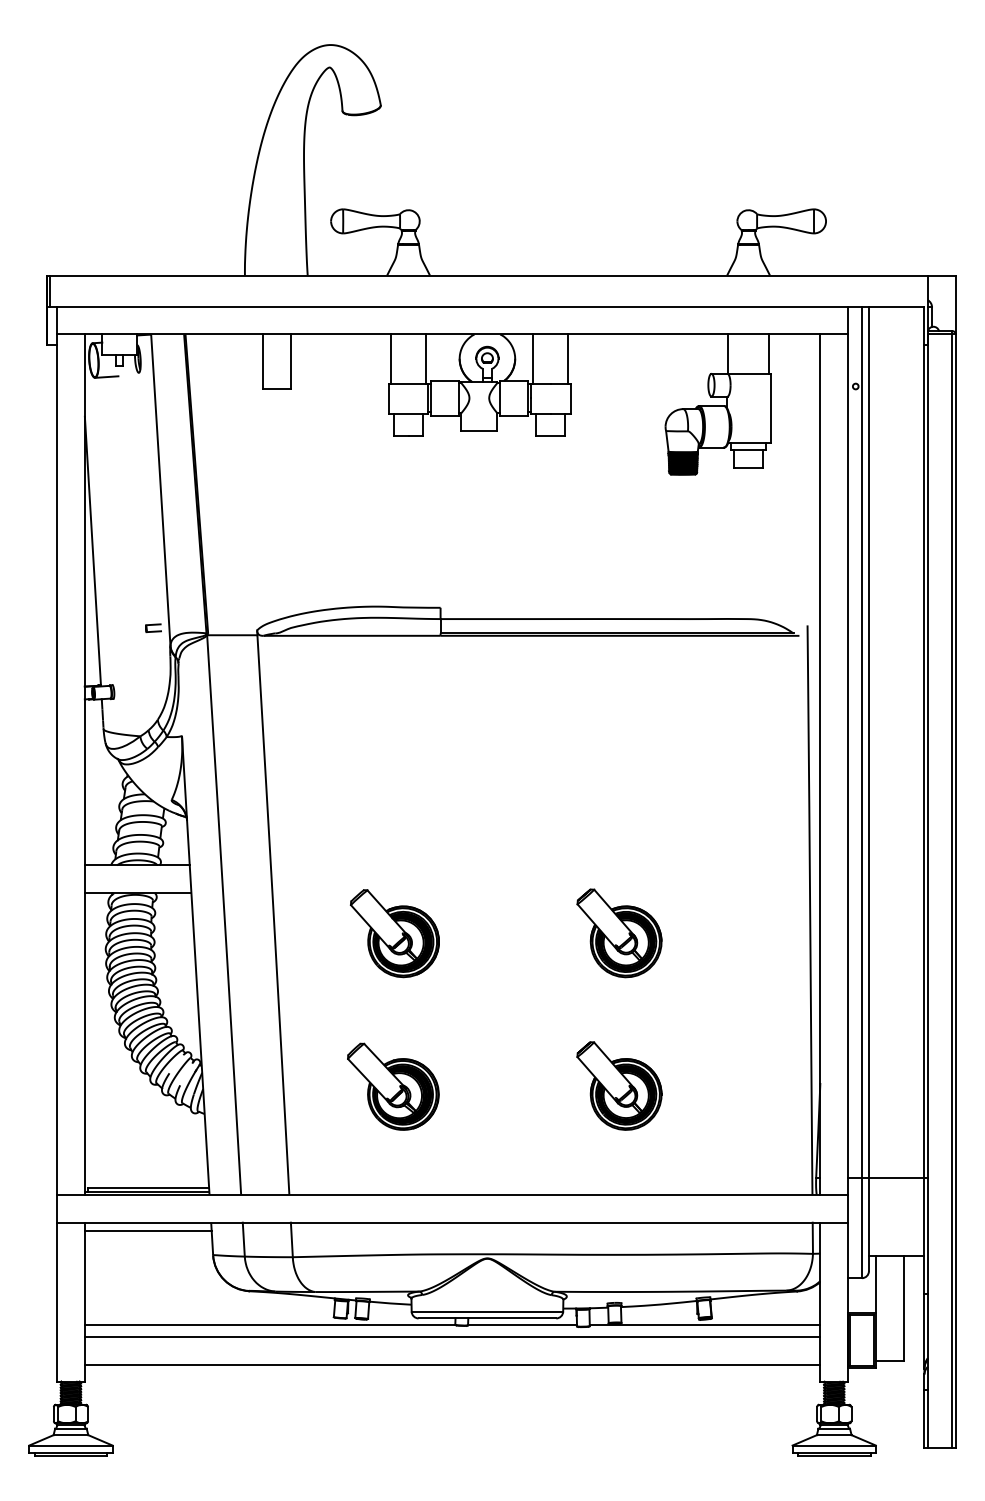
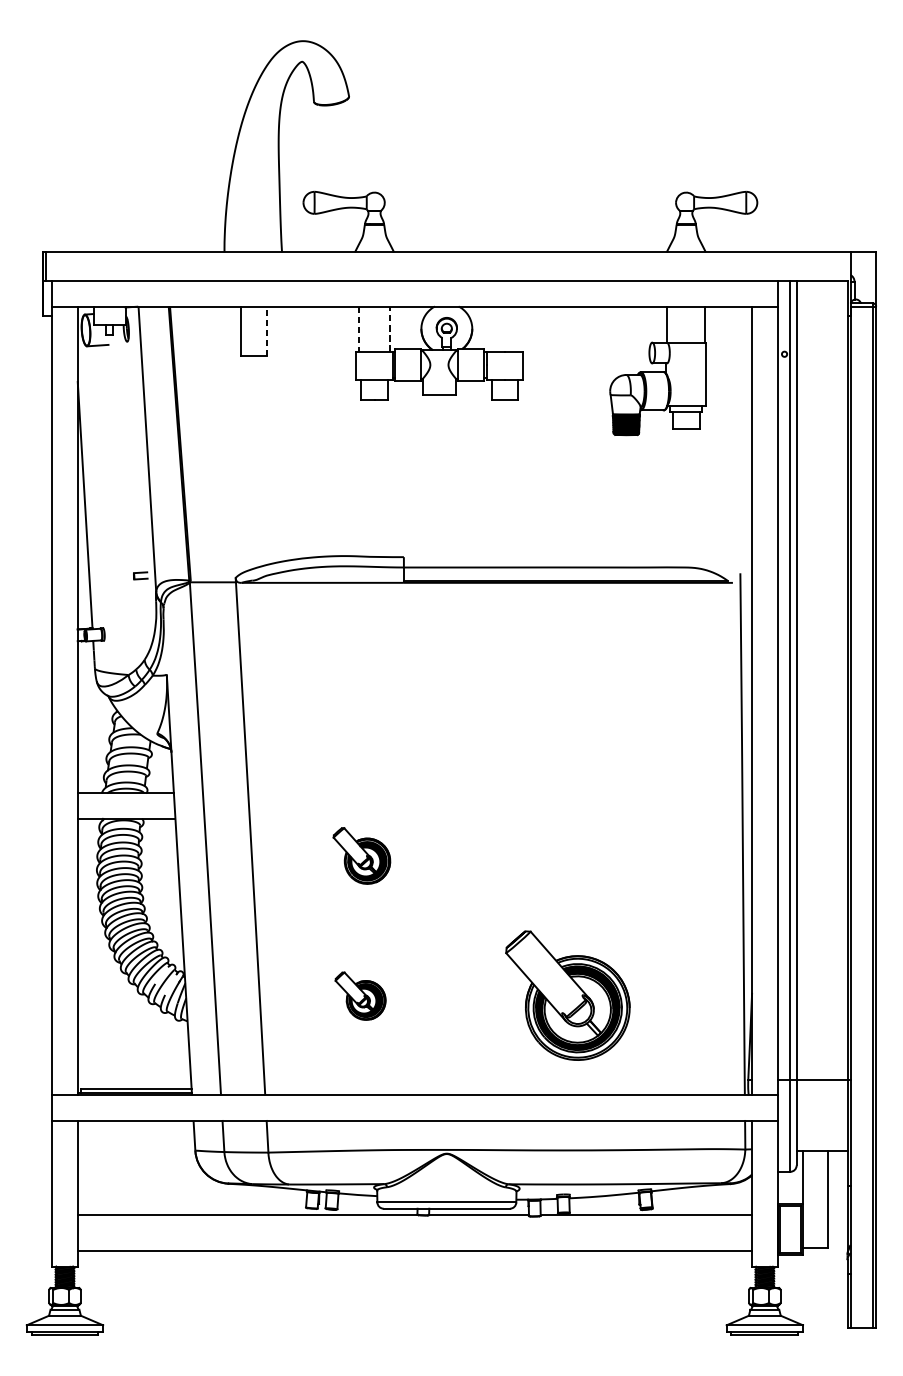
line: (533, 358) -> (489, 328), removed
line: (568, 358) -> (521, 328), removed
line: (391, 359) -> (358, 329), solid -> dashed
line: (425, 359) -> (390, 329), solid -> dashed
line: (290, 361) -> (266, 331), solid -> dashed
part: (394, 933) -> (361, 855), size x0.7
part: (619, 933) -> (567, 855), removed
part: (619, 1085) -> (567, 995), size x1.6
part: (393, 1086) -> (360, 996), size x0.6
line: (147, 1231) -> (135, 1129), removed
line: (452, 1337) -> (414, 1226), removed

